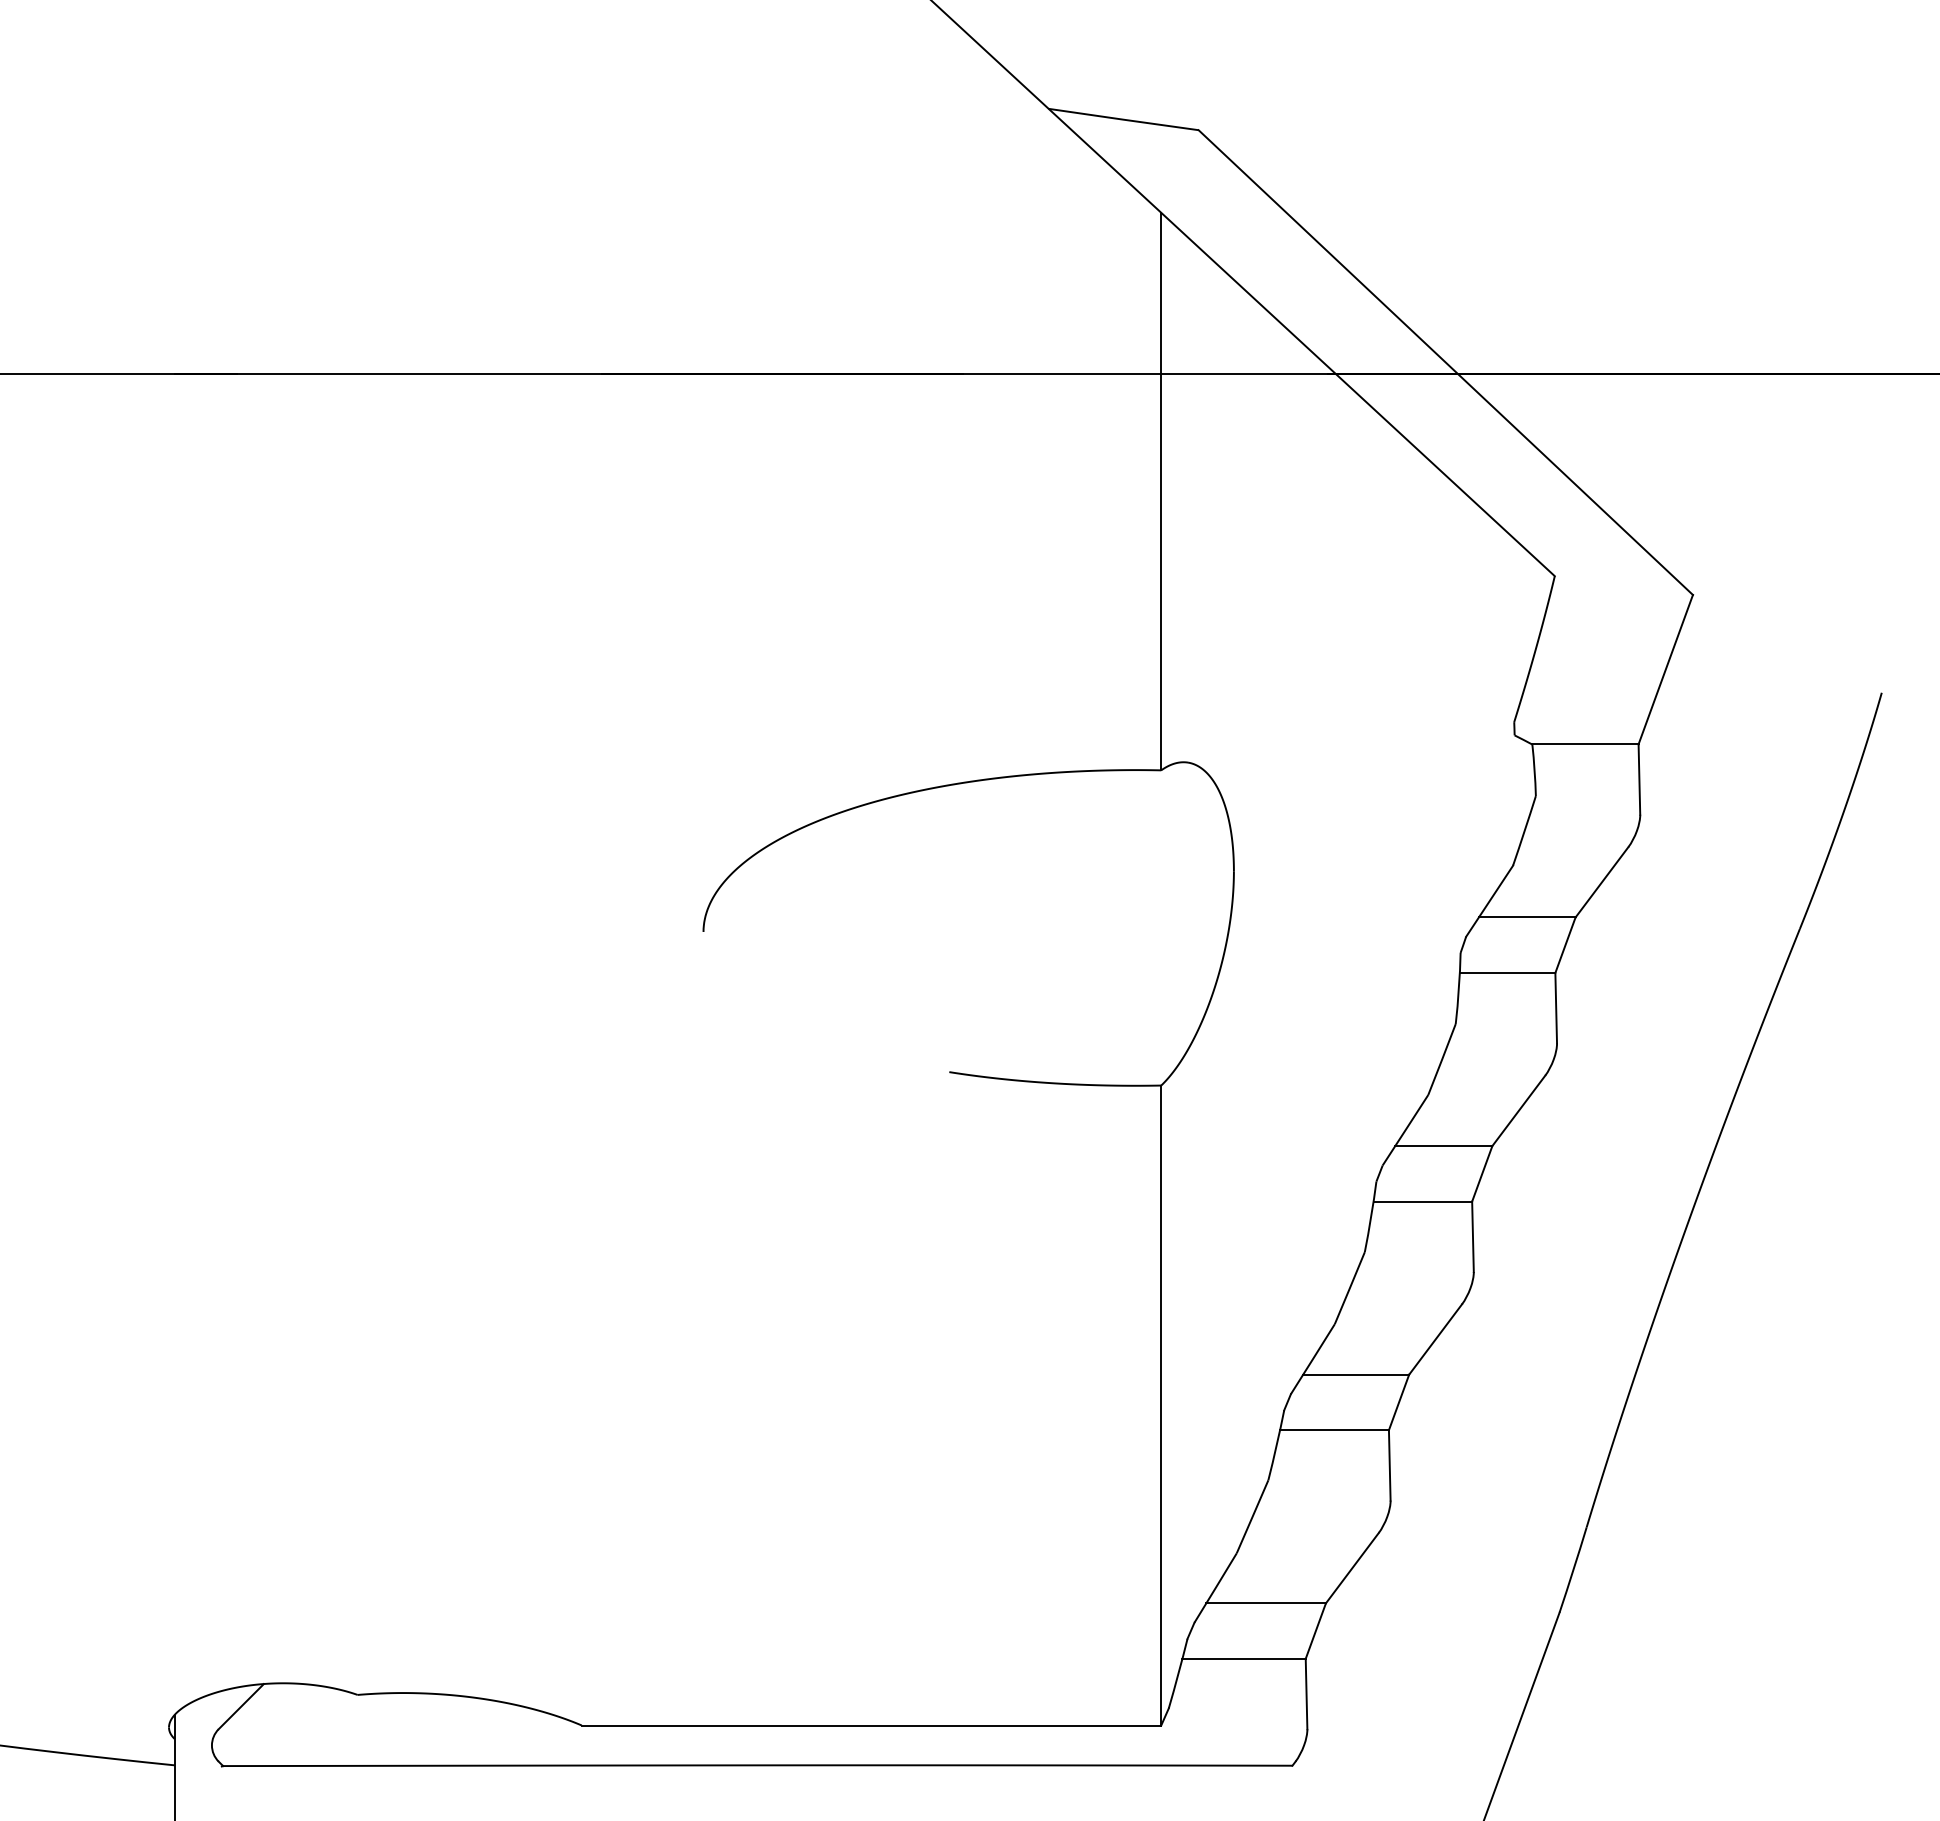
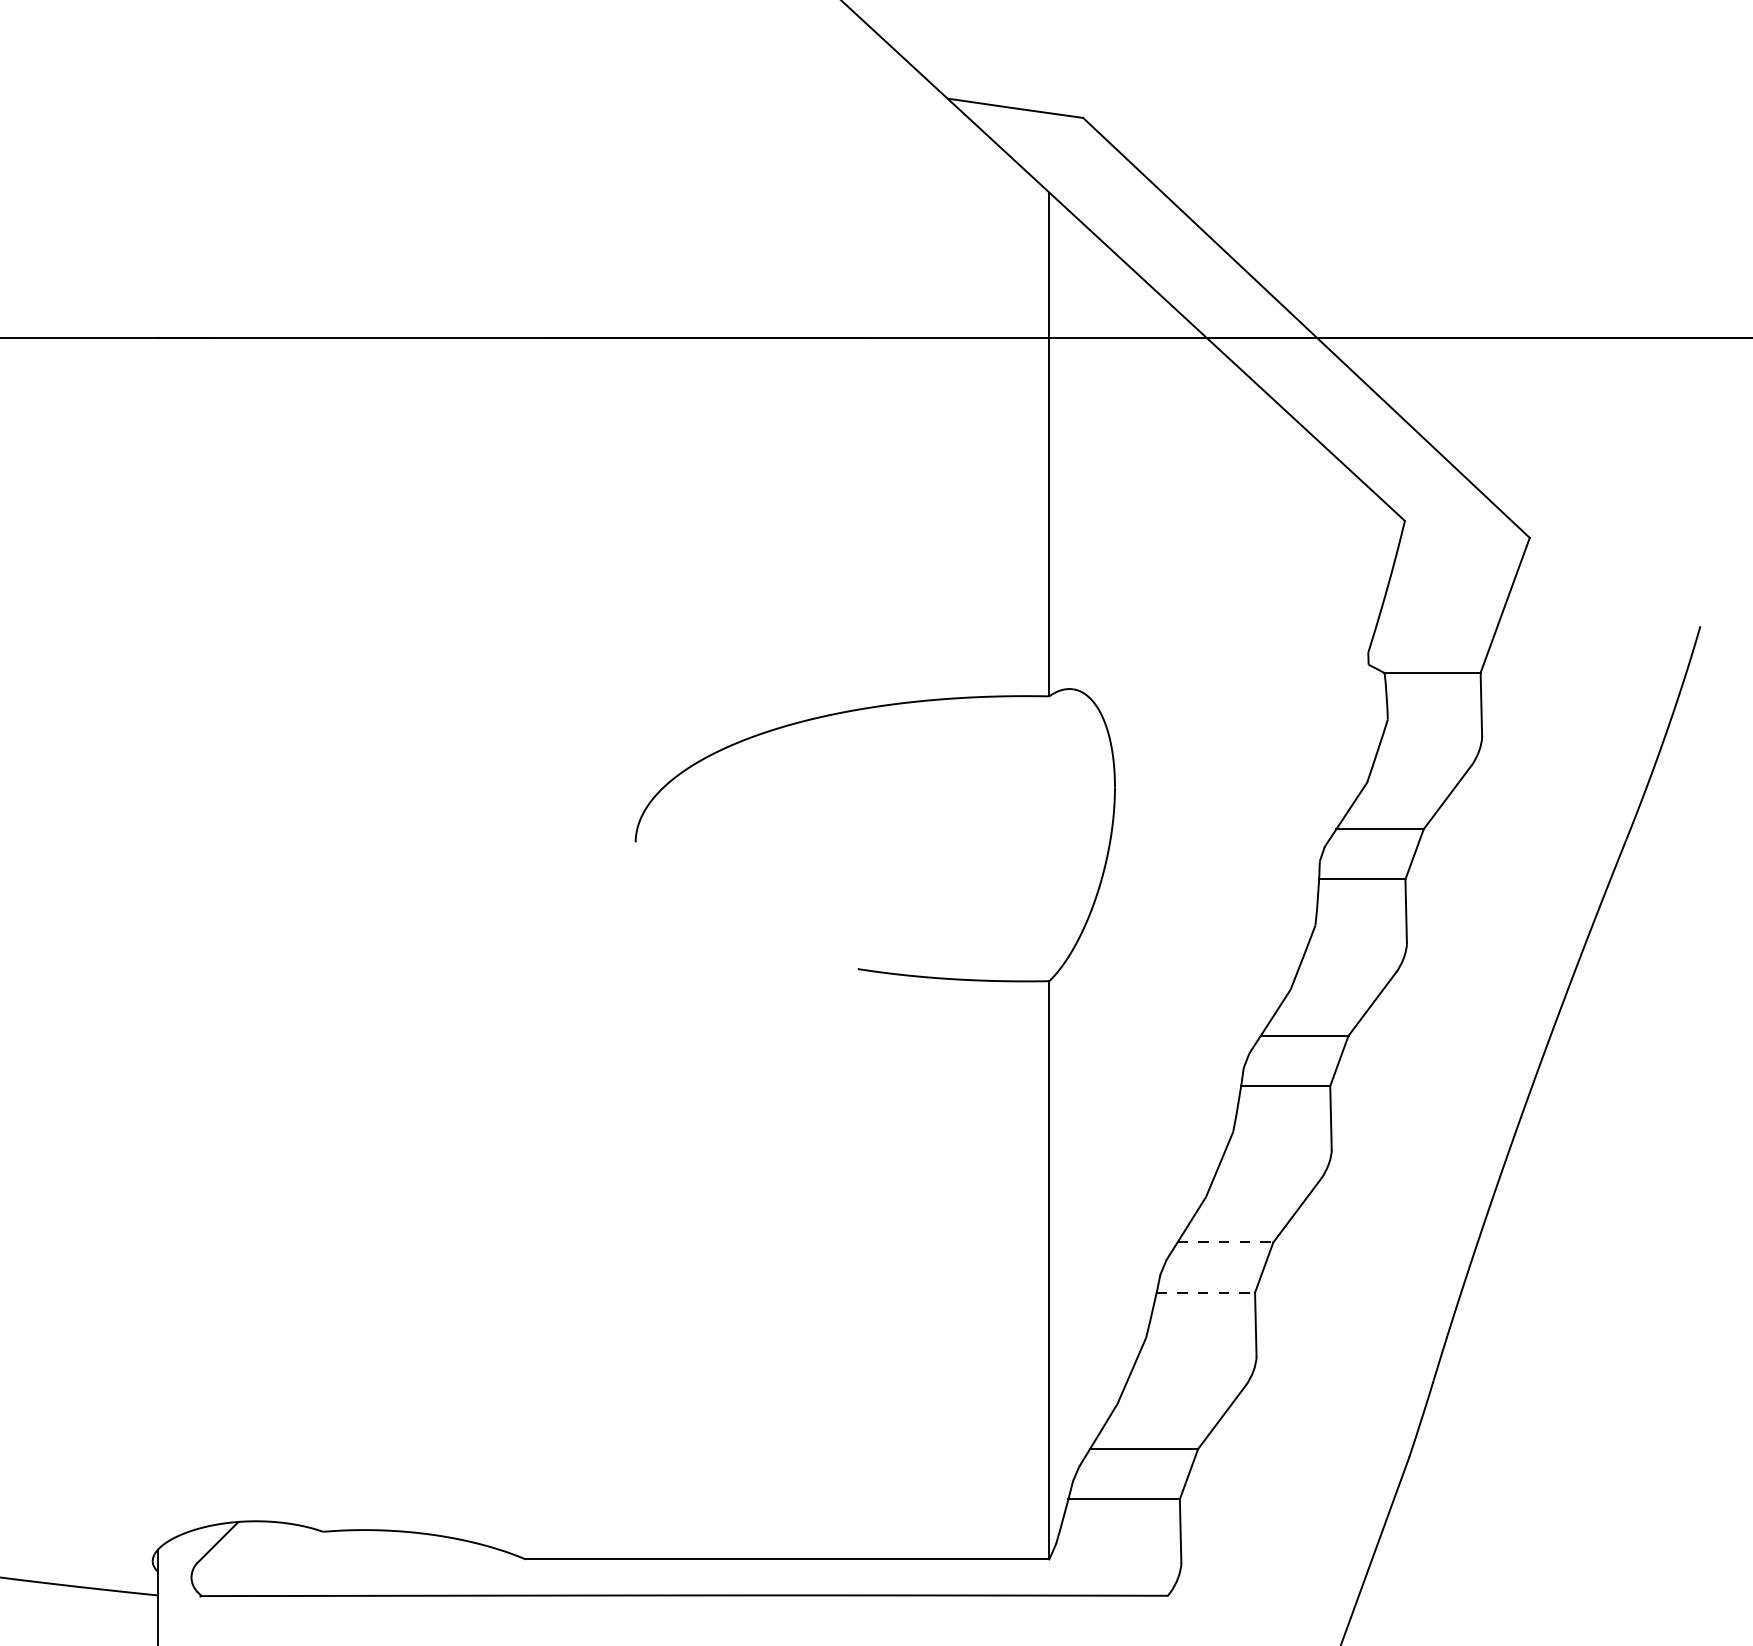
line: (1356, 1374) -> (1225, 1242), solid -> dashed
line: (1335, 1430) -> (1206, 1292), solid -> dashed

